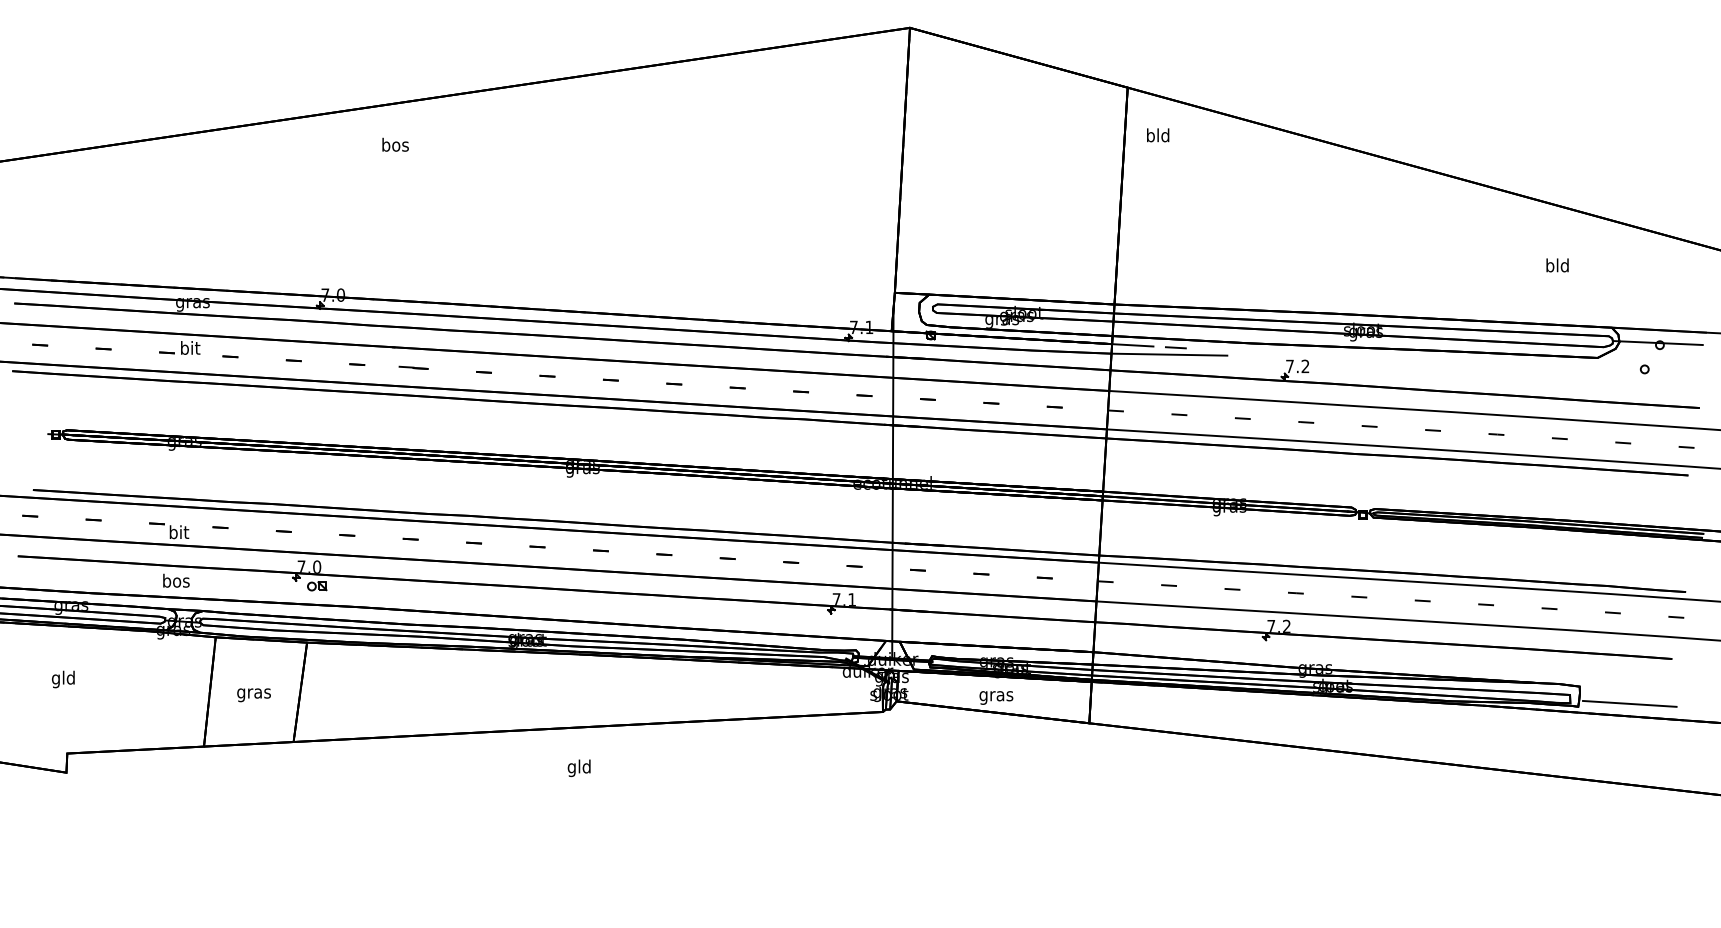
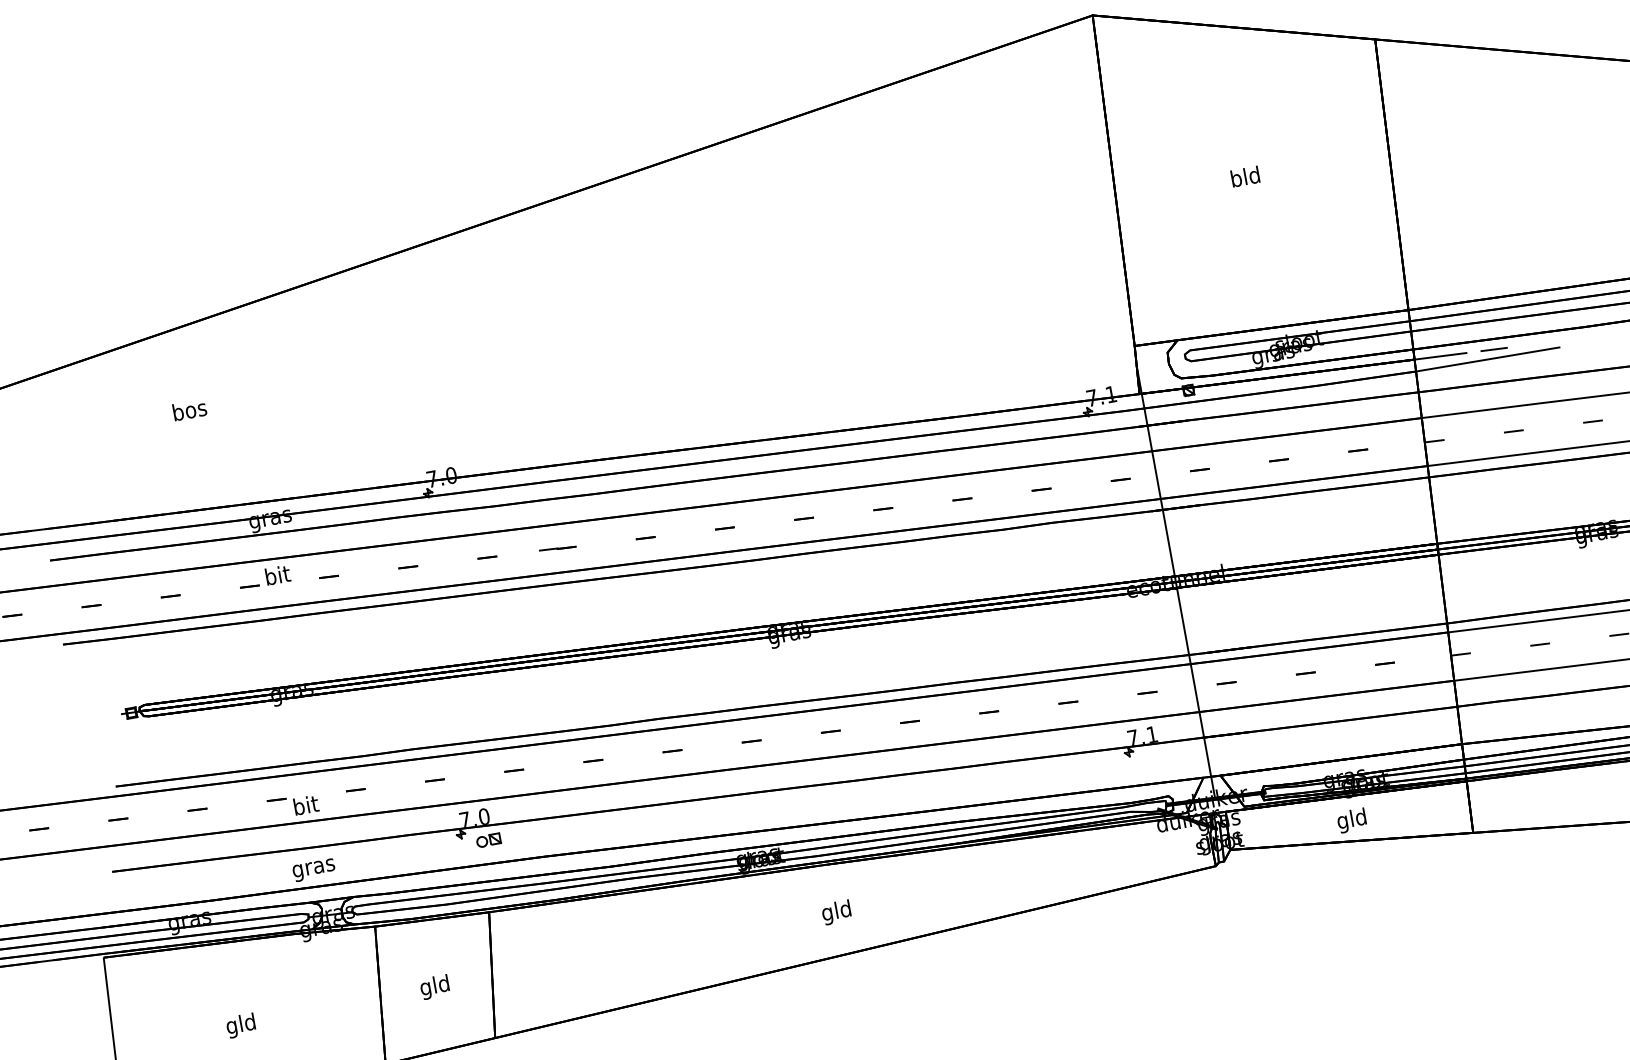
text: (1158, 135) -> (1245, 176), moved
text: (395, 144) -> (189, 409), moved
text: (176, 582) -> (314, 867), bos -> gras
text: (63, 679) -> (241, 1025), moved
text: (253, 693) -> (434, 987), gras -> gld
text: (996, 695) -> (1352, 819), gras -> gld
text: (578, 767) -> (835, 911), moved

